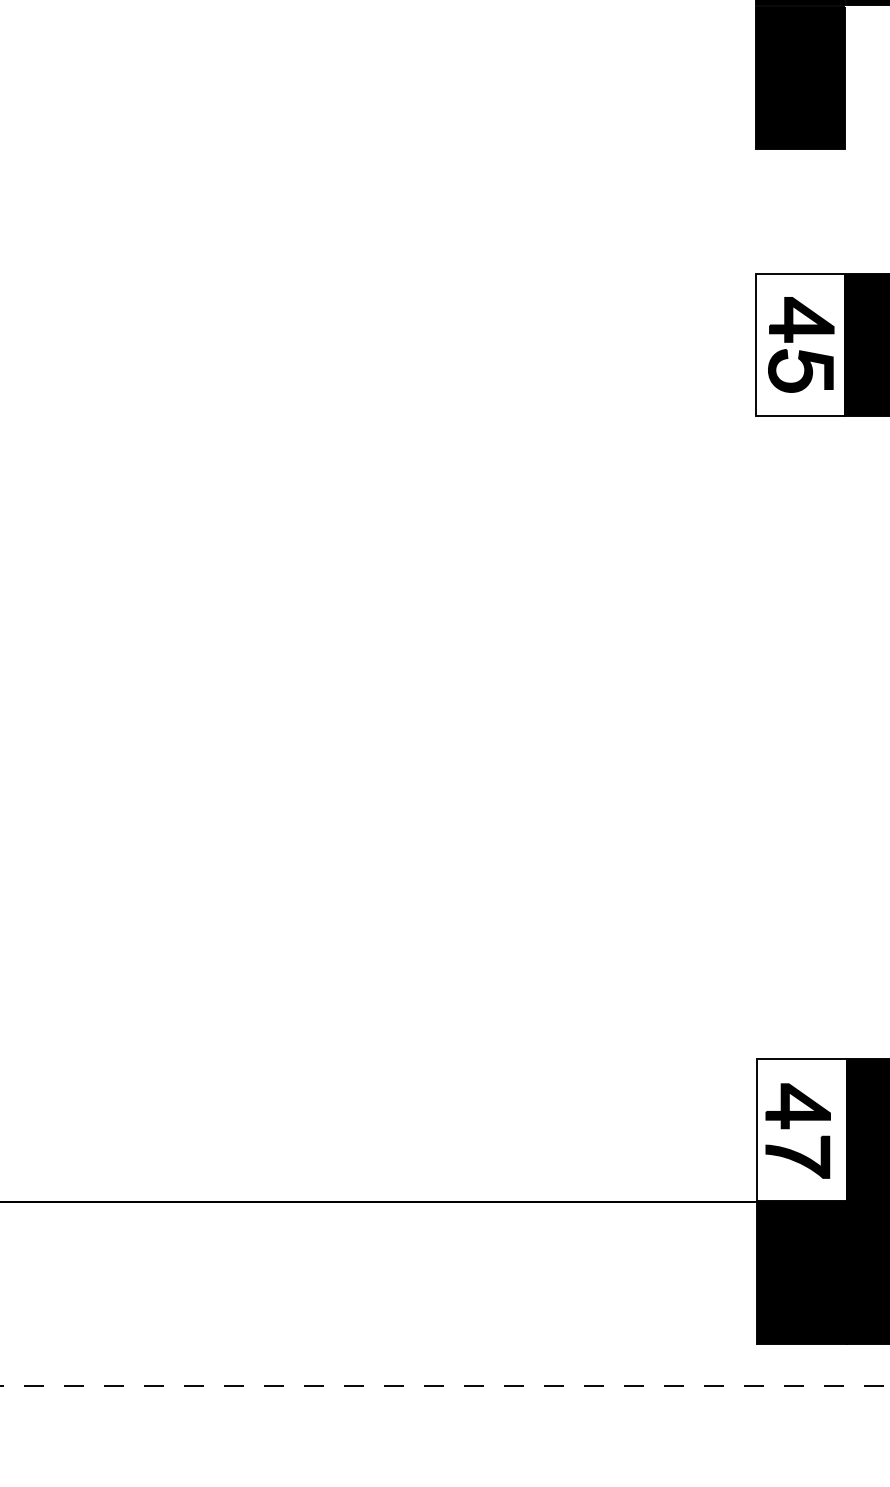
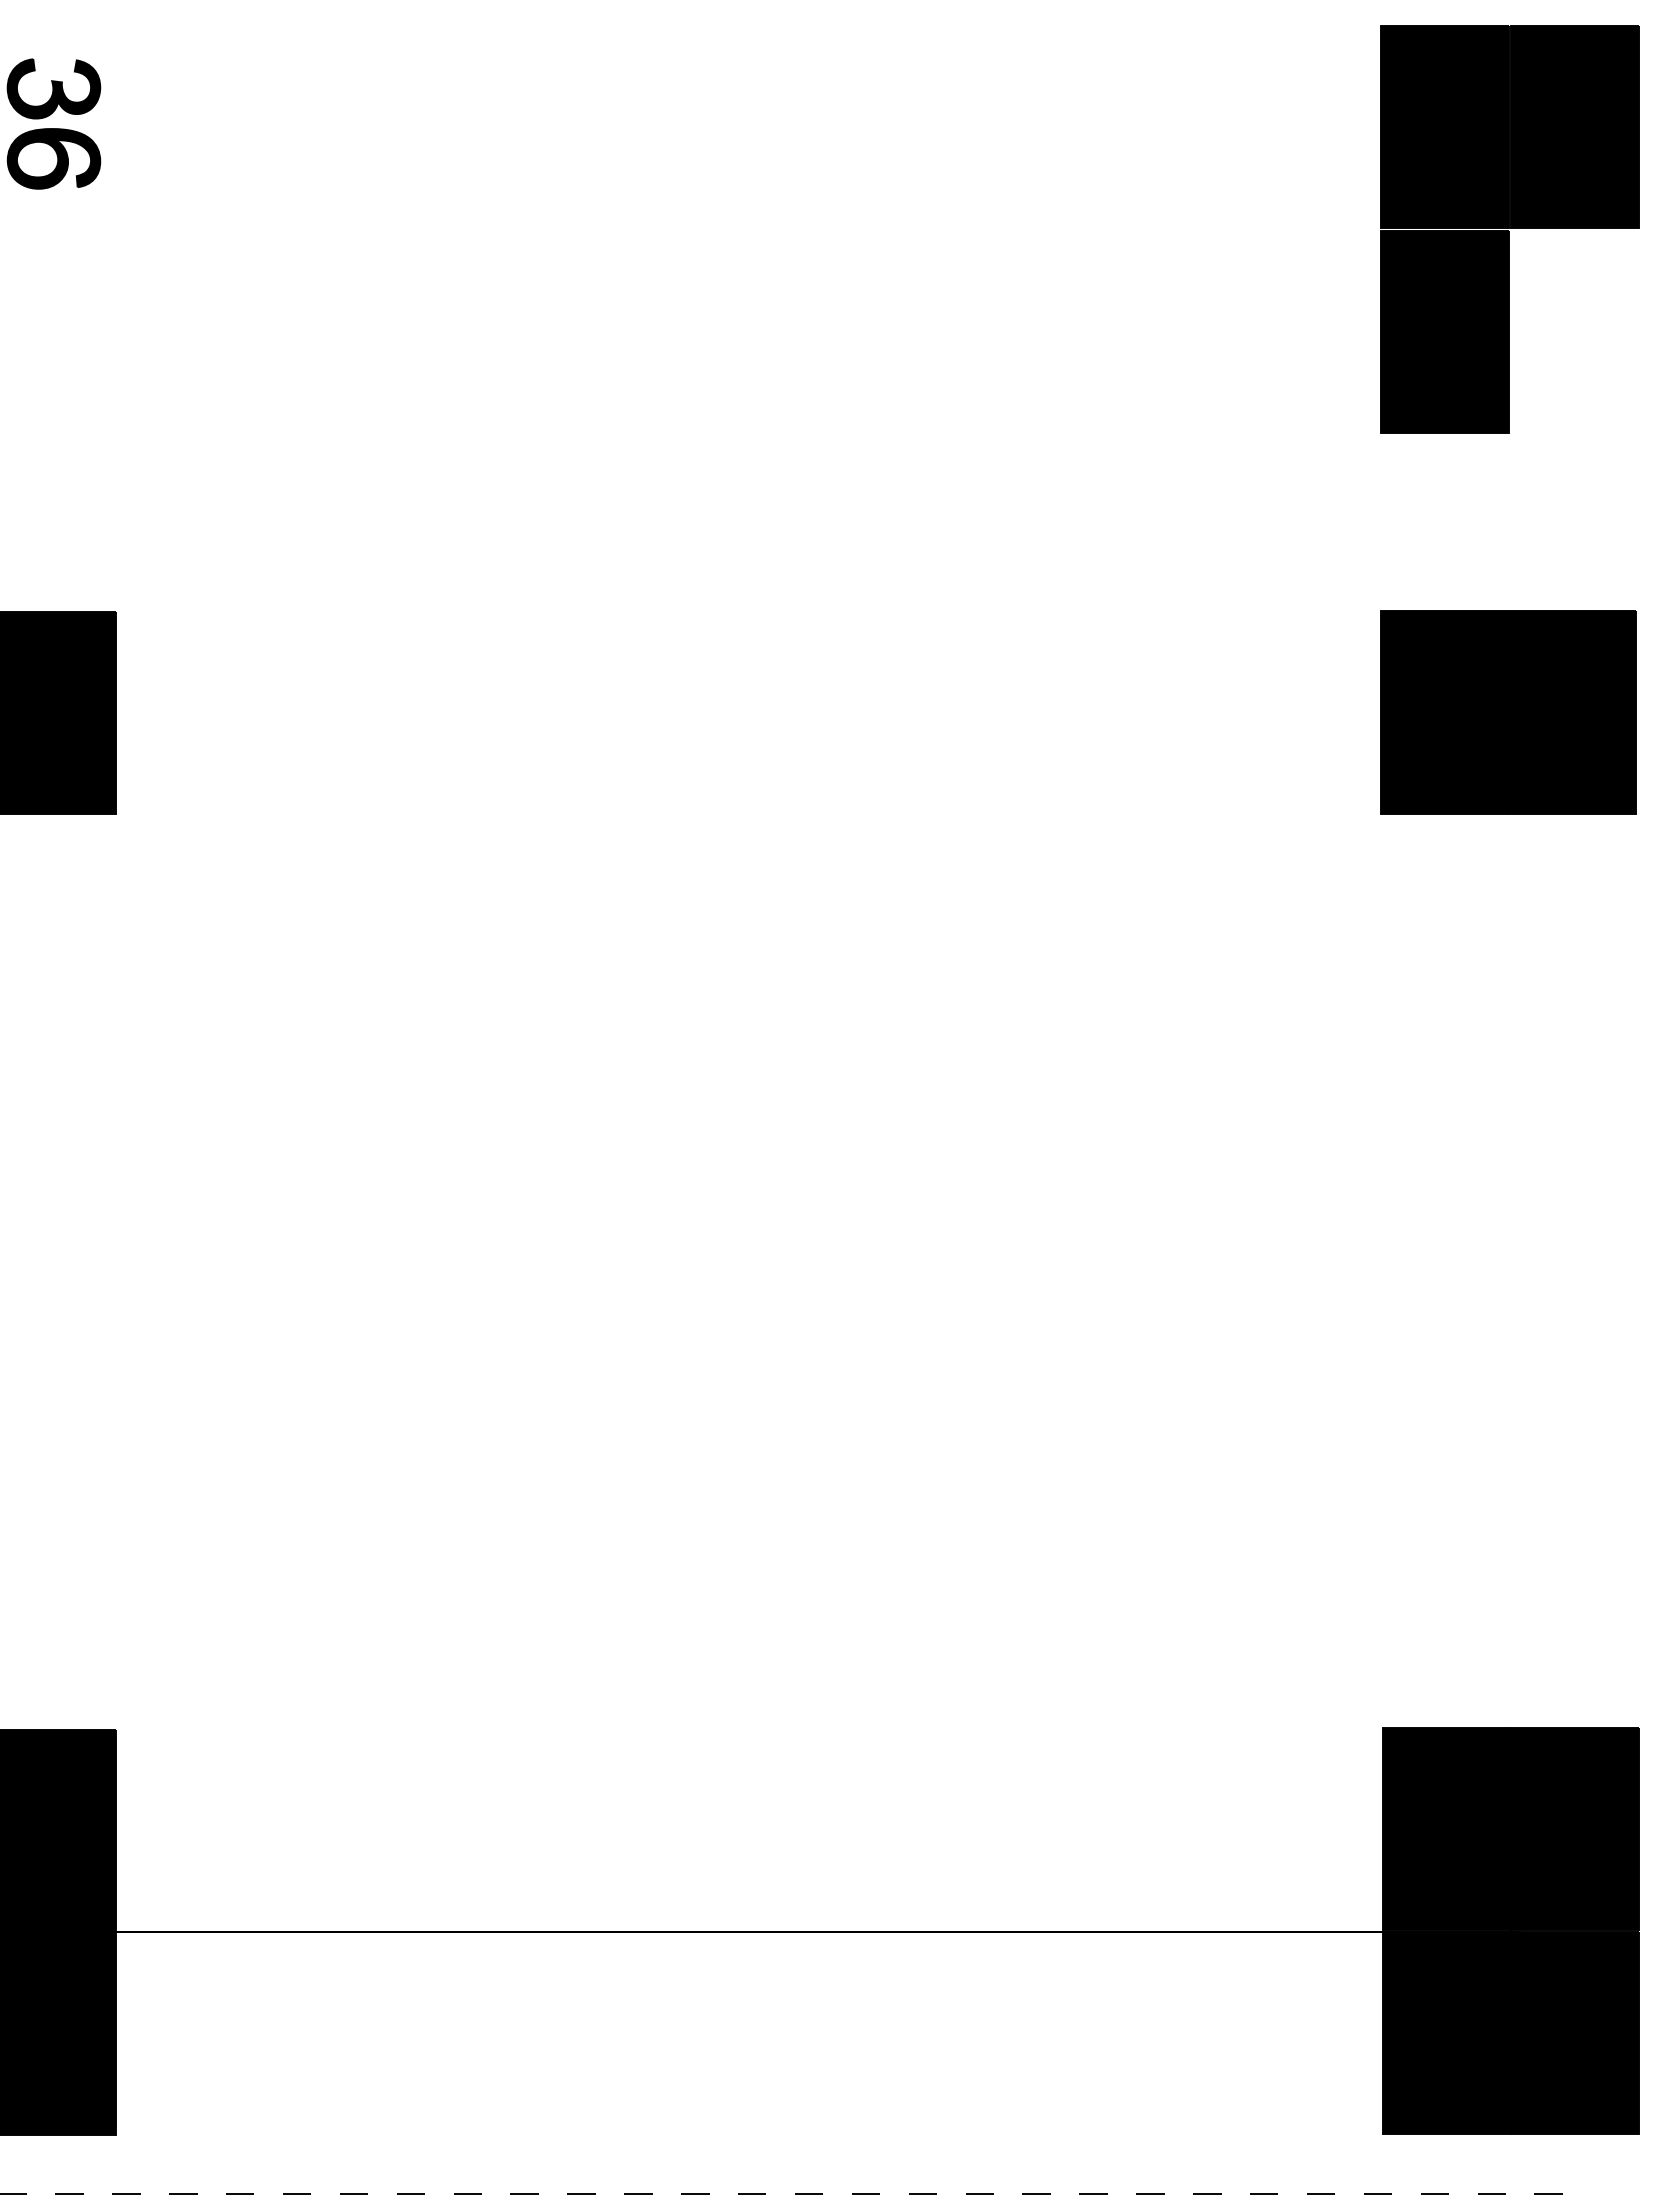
fill: (800, 345) -> (1444, 712), added
fill: (801, 1130) -> (1446, 1829), added

